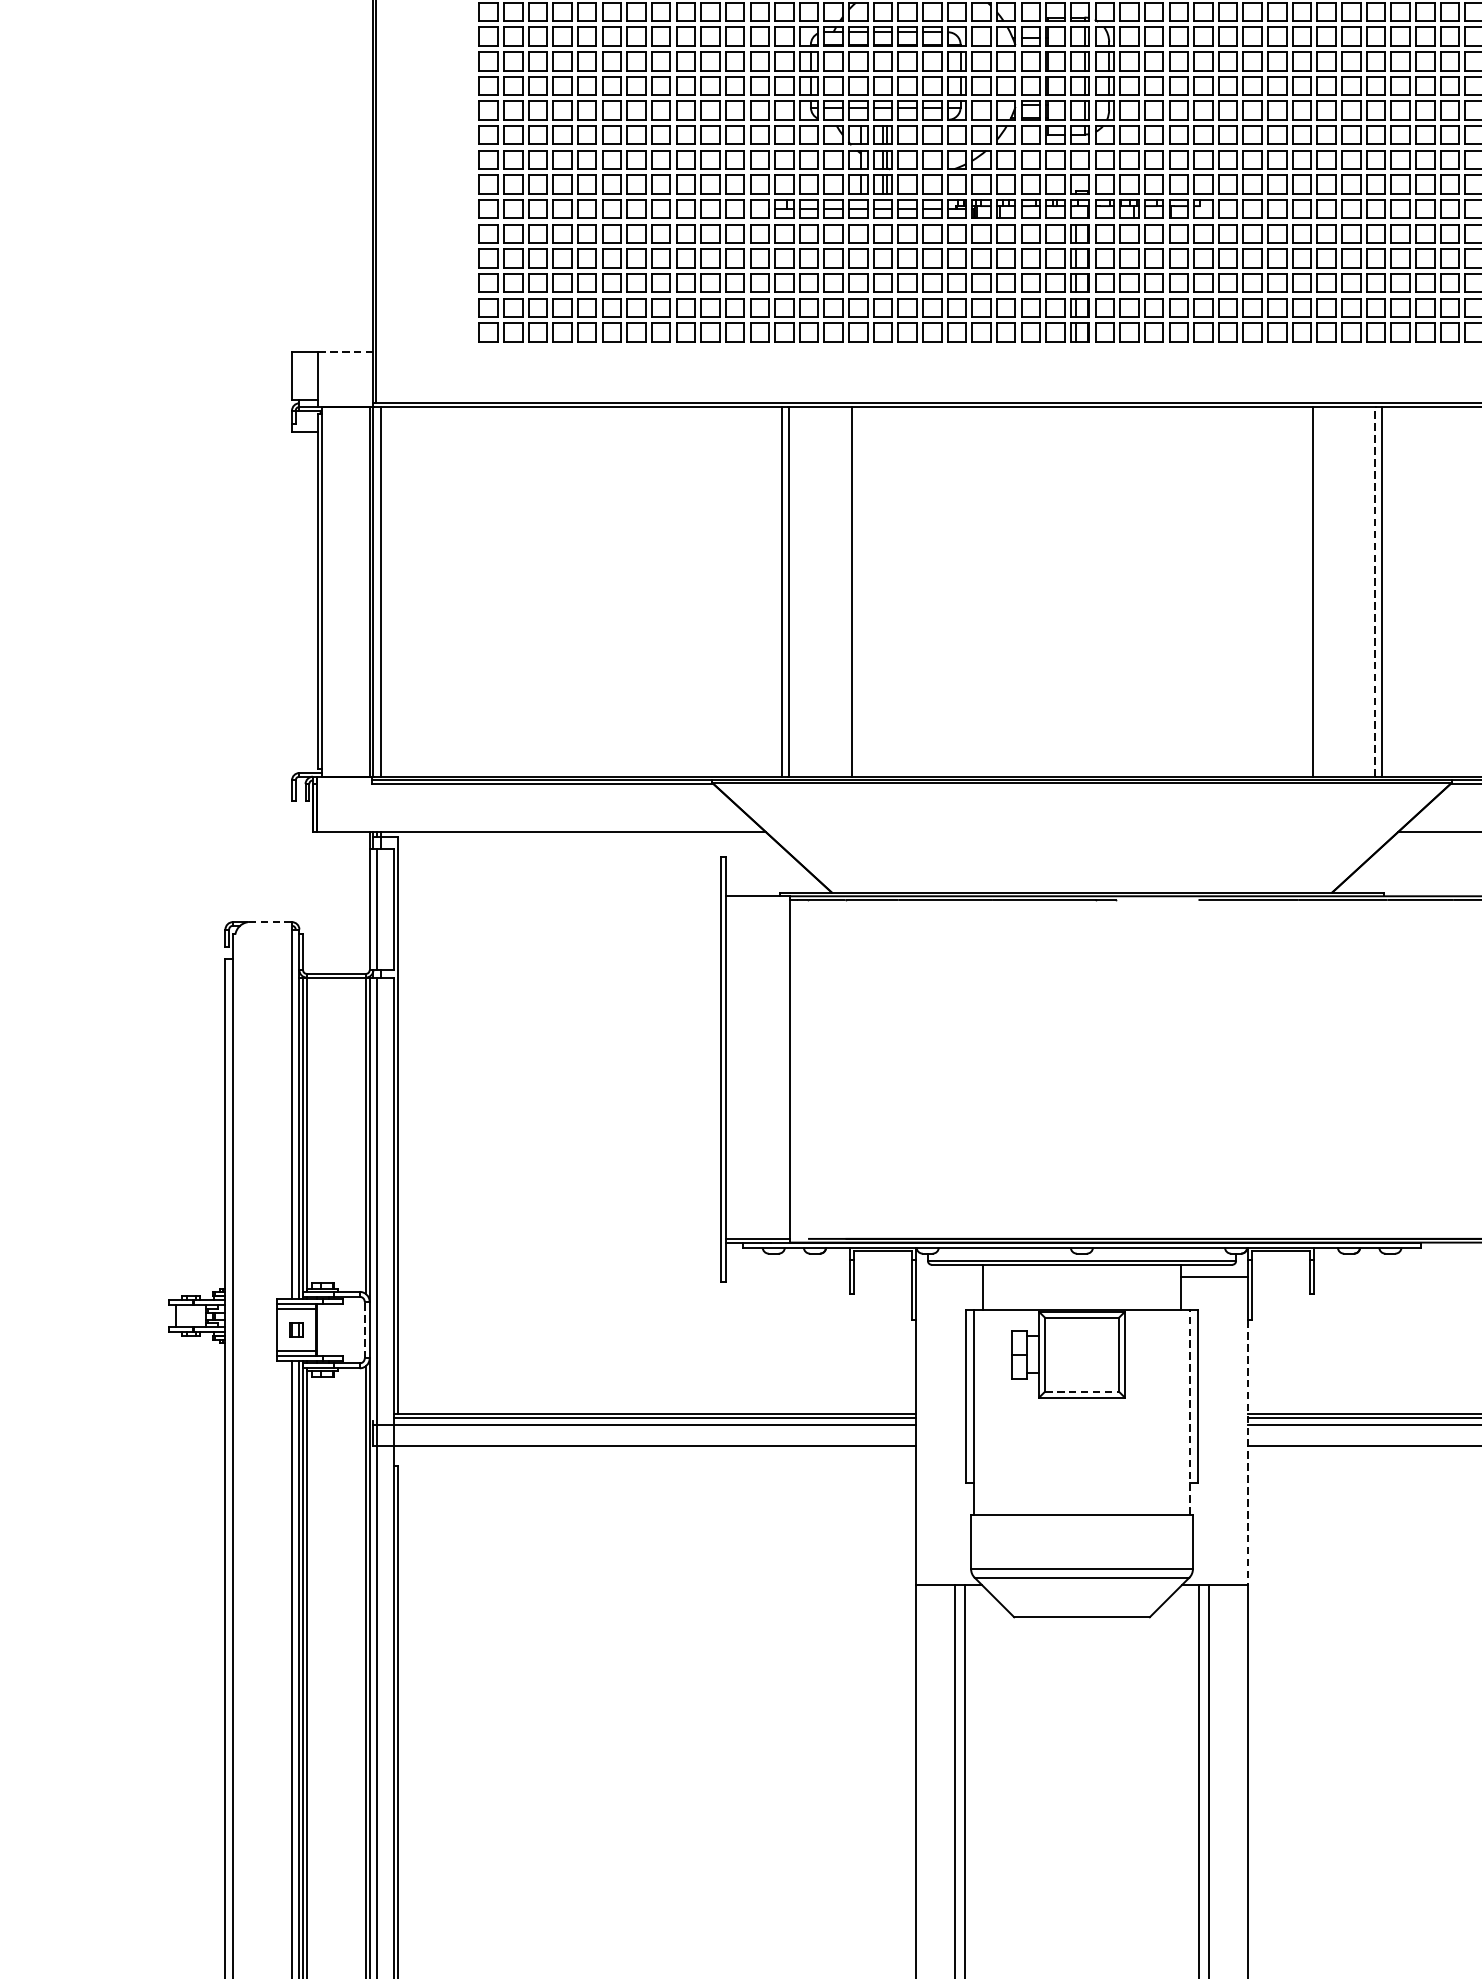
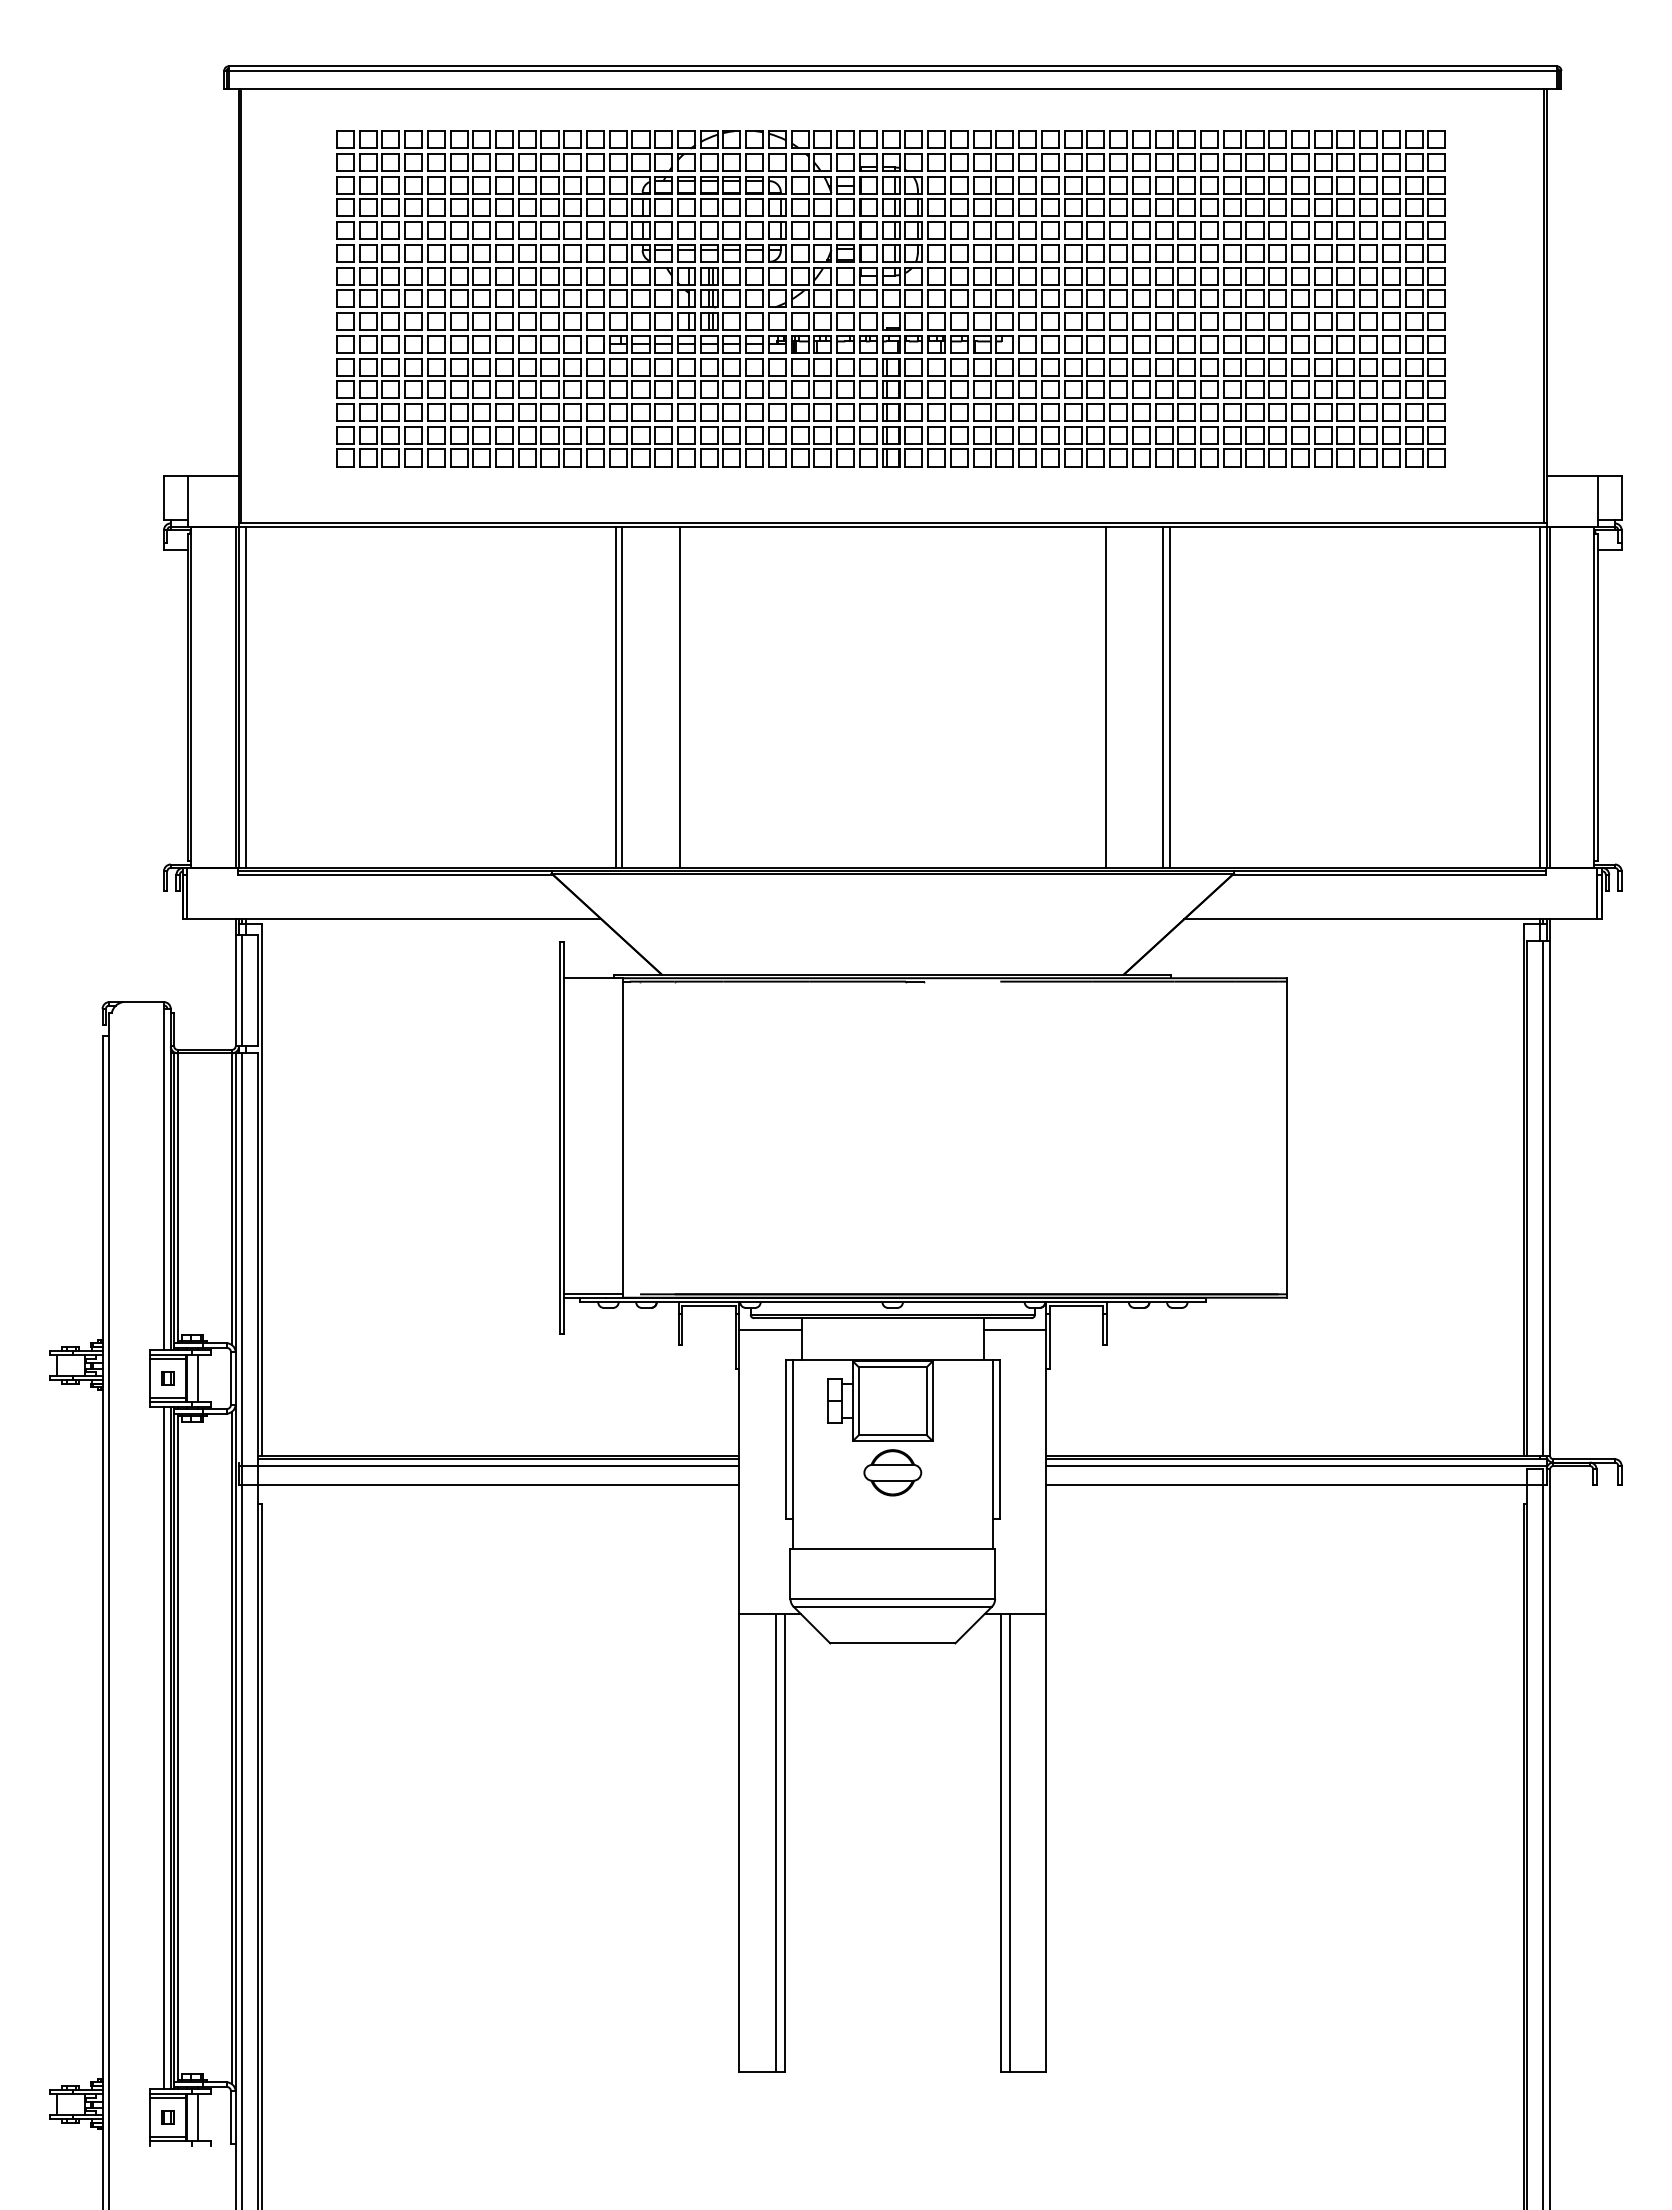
line: (345, 351) -> (213, 475), dashed -> solid
line: (1375, 592) -> (1163, 697), dashed -> solid
line: (269, 922) -> (143, 1002), dashed -> solid
line: (949, 1277) -> (770, 1329), added
line: (365, 1329) -> (231, 1377), dashed -> solid
line: (329, 1330) -> (198, 1378), added
line: (1082, 1391) -> (893, 1435), dashed -> solid
line: (1190, 1412) -> (992, 1454), dashed -> solid
part: (1081, 1432) -> (892, 1472), added
line: (1248, 1453) -> (1046, 1492), dashed -> solid

